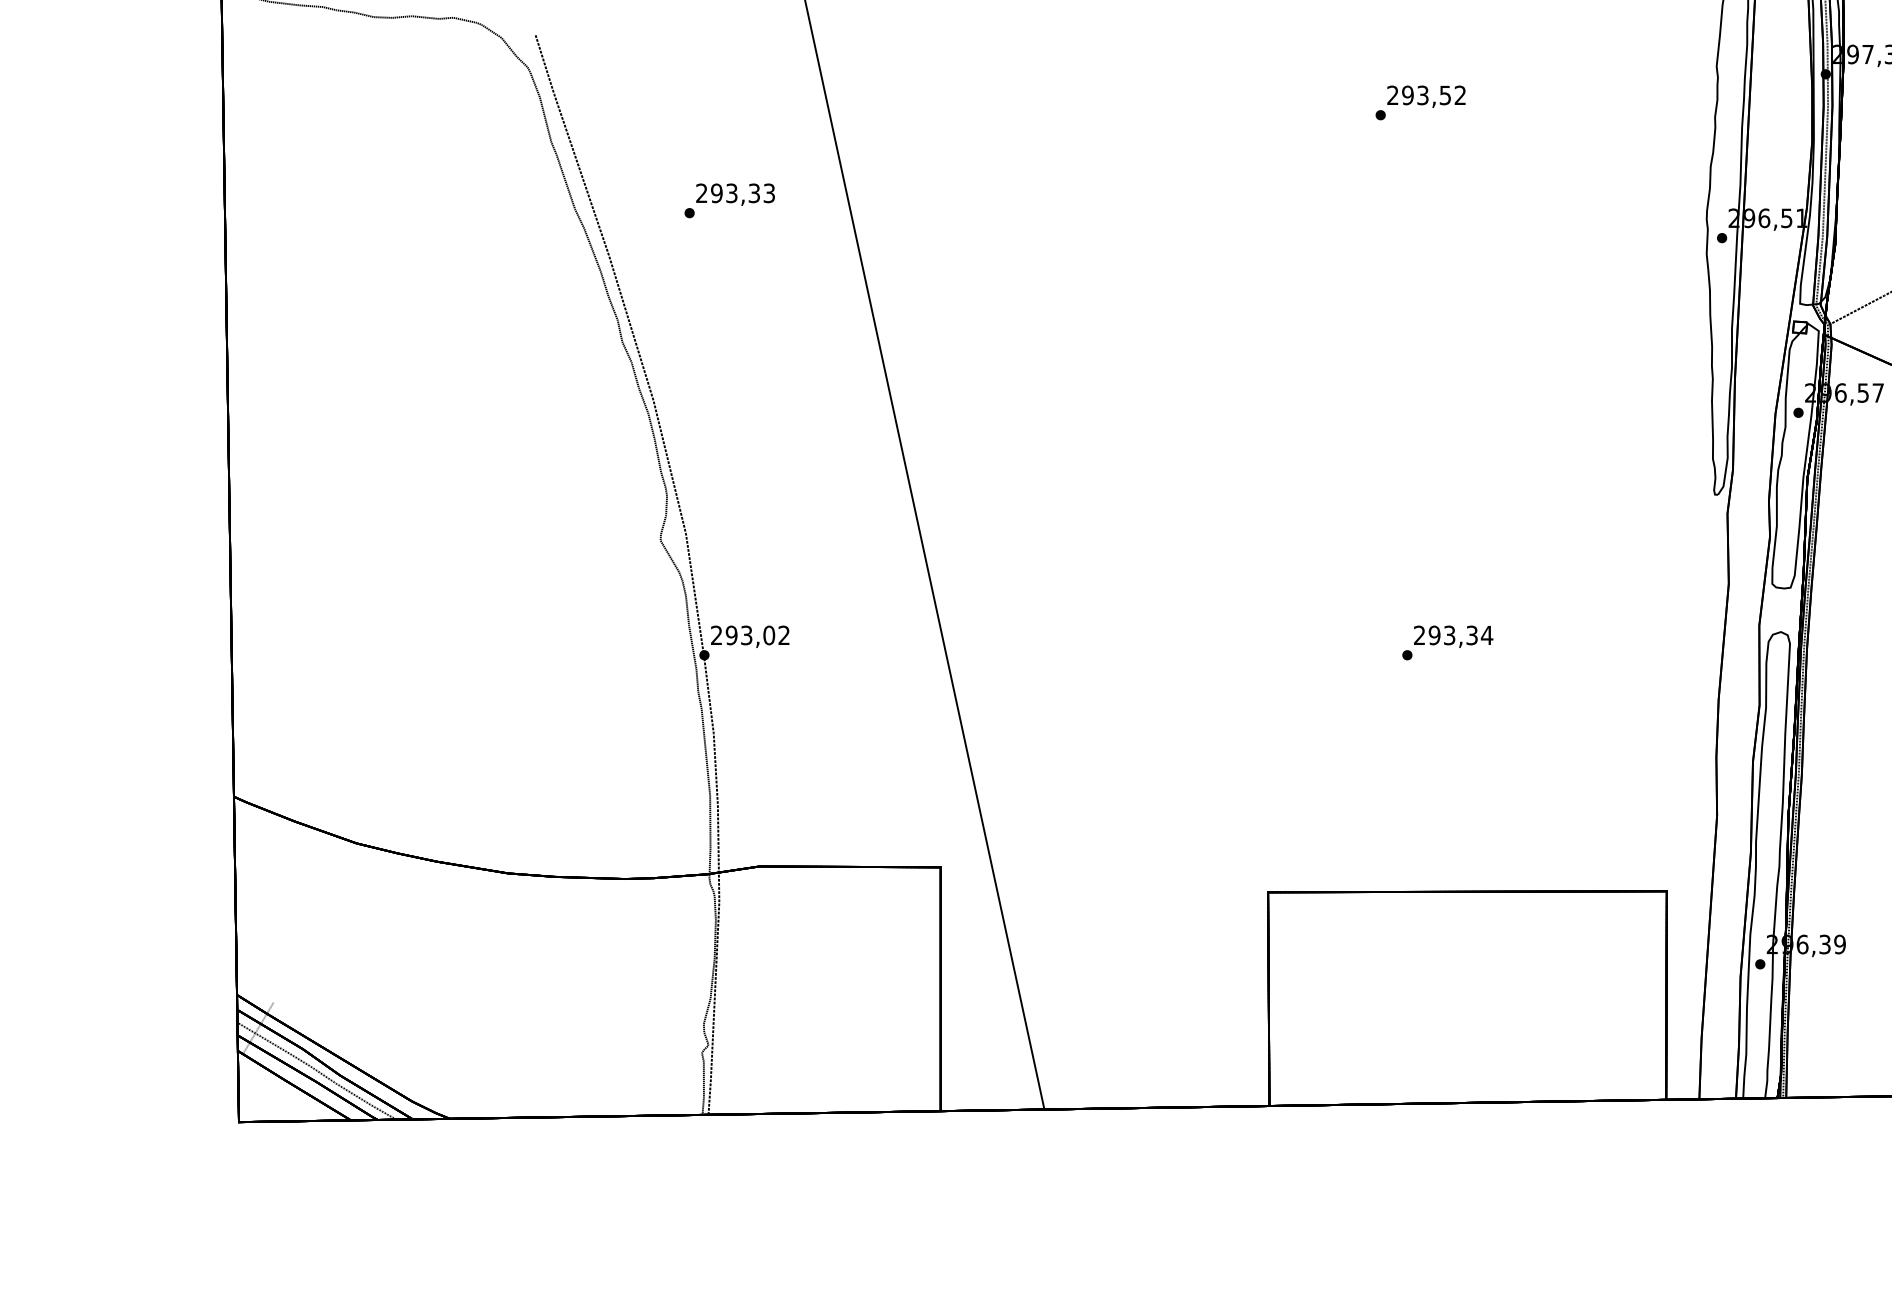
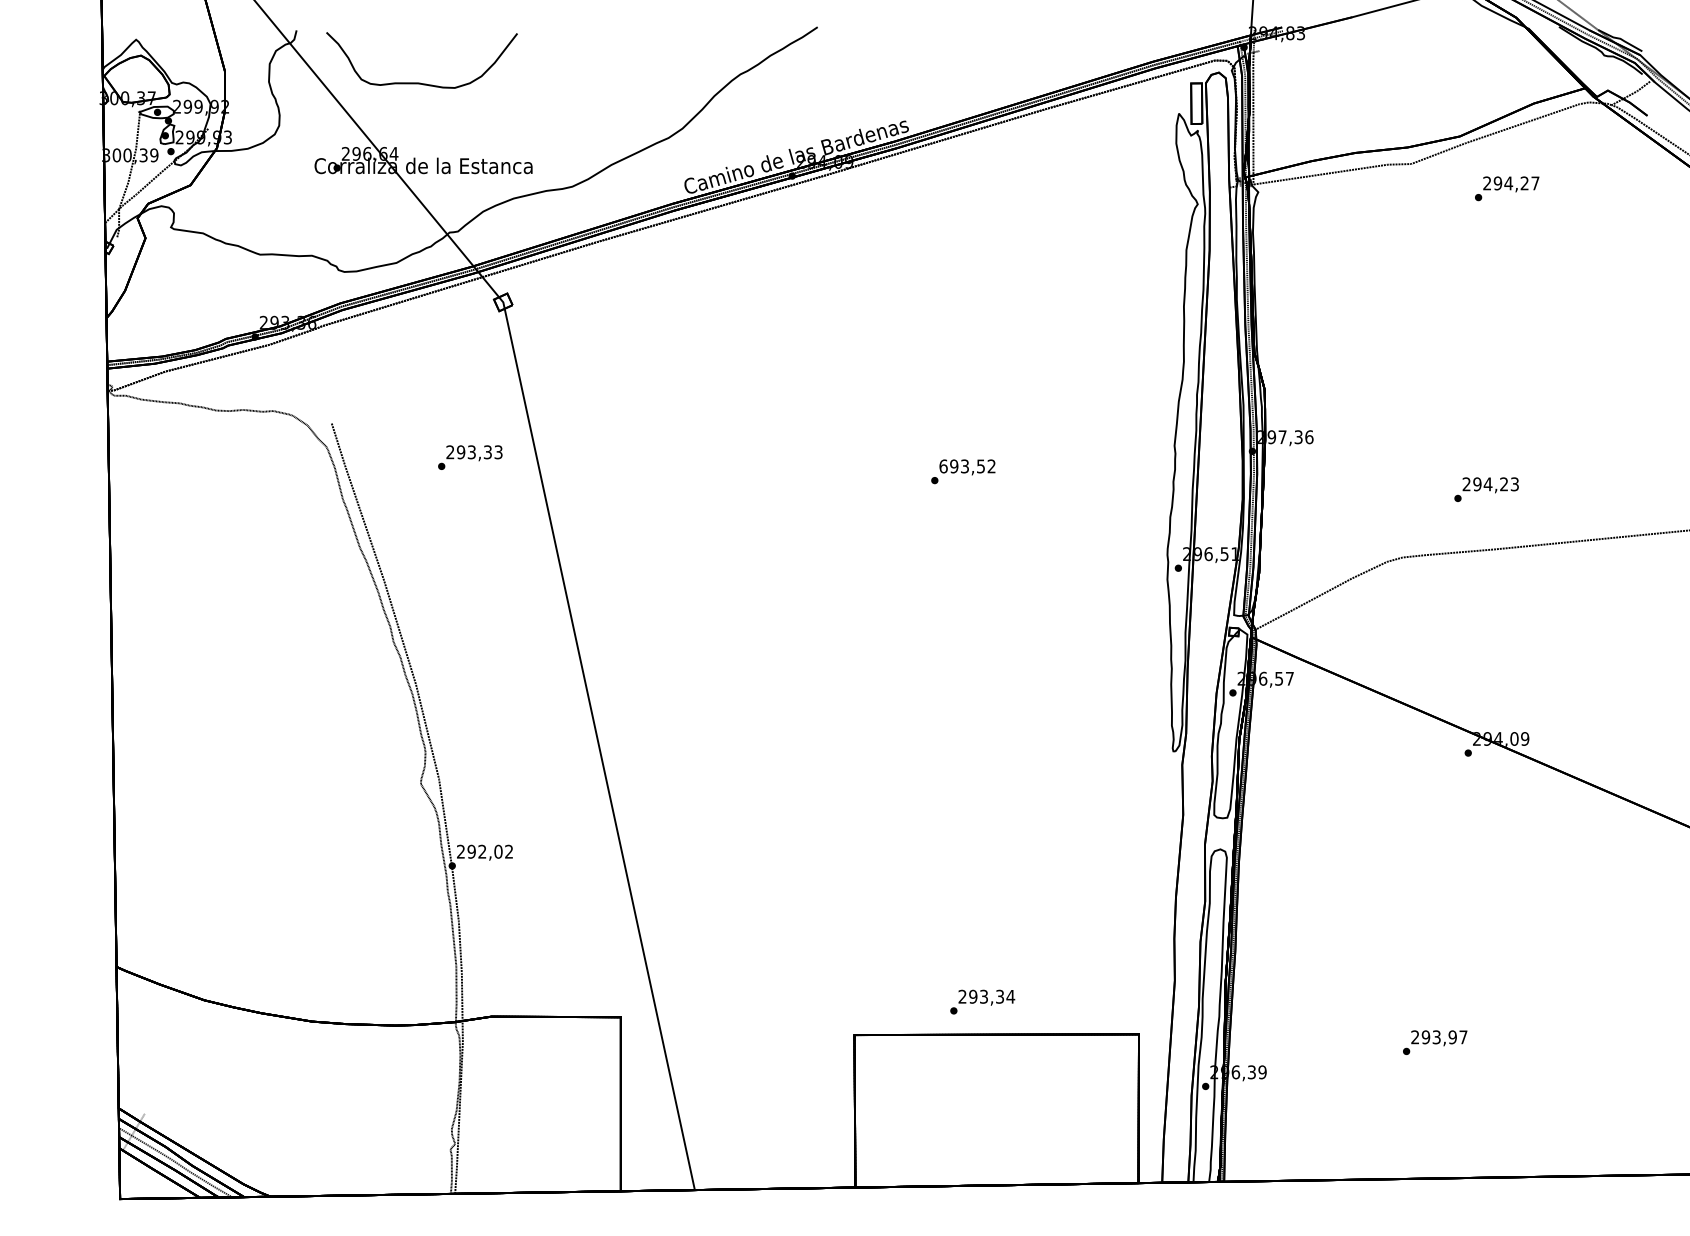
text: (1392, 95) -> (943, 466), 293,52 -> 693,52
text: (730, 200) -> (470, 457), moved
text: (746, 635) -> (482, 851), 293,02 -> 292,02
text: (1447, 642) -> (982, 1001), moved

